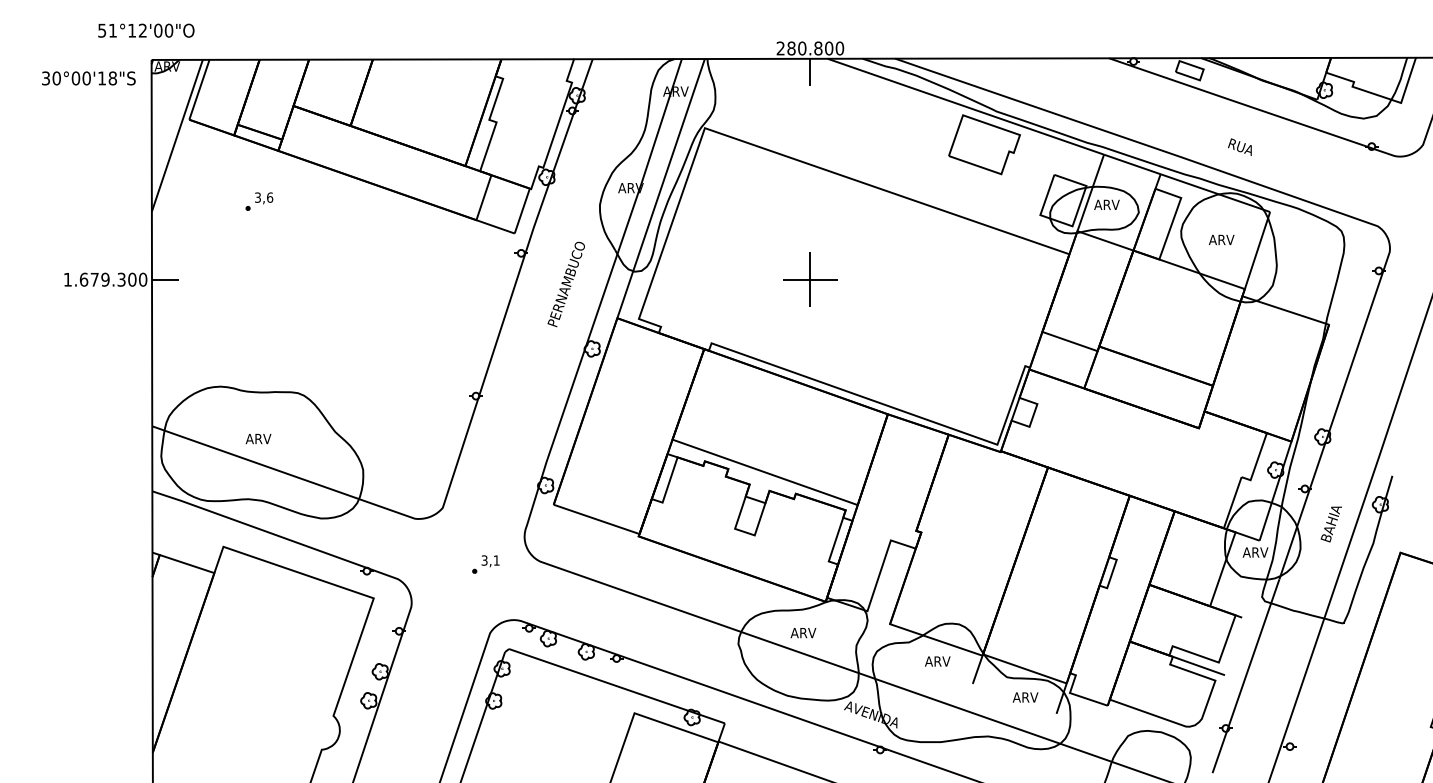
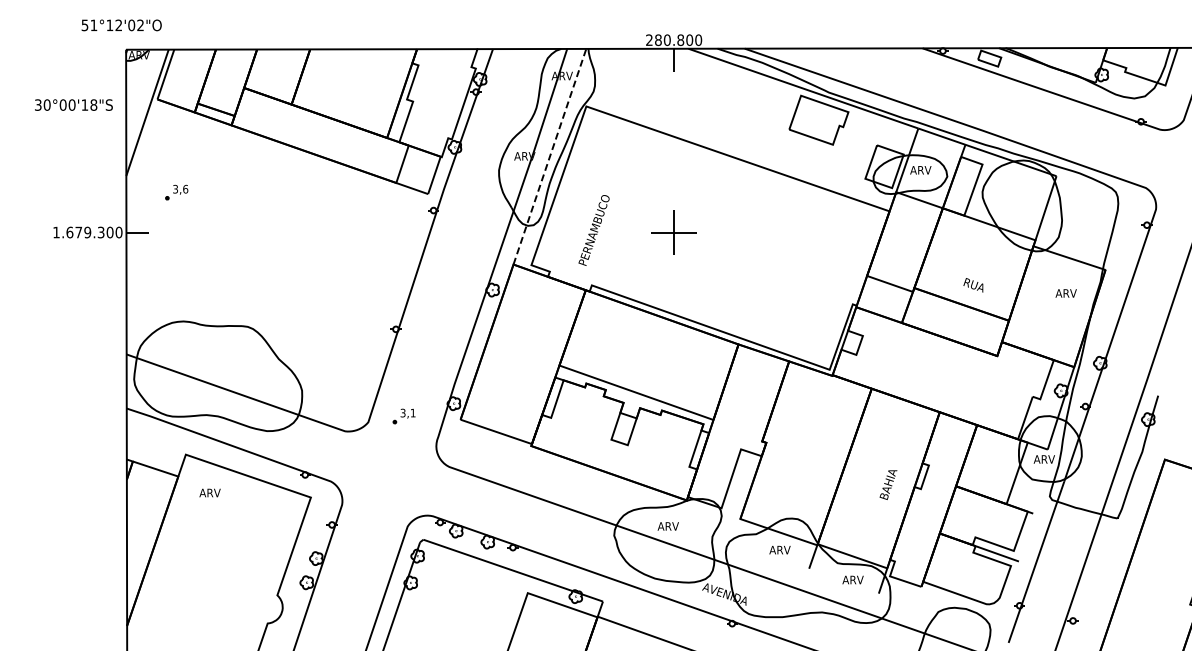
text: (168, 30) -> (140, 25), 51°12'00"O -> 51°12'02"O
text: (88, 77) -> (73, 104), moved
text: (1240, 147) -> (973, 285), moved
line: (660, 188) -> (549, 156), solid -> dashed
part: (259, 201) -> (176, 192), moved
text: (1220, 240) -> (1065, 293), moved
text: (565, 284) -> (593, 230), moved
text: (257, 438) -> (209, 492), moved
text: (1331, 523) -> (888, 484), moved
part: (485, 564) -> (403, 416), moved

